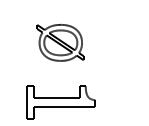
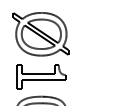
part: (59, 43) -> (40, 34), size x1.67

